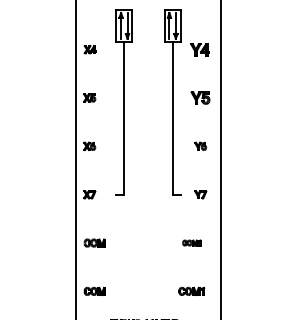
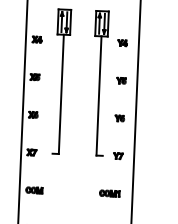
part: (199, 49) -> (122, 43), size x0.62
part: (200, 97) -> (121, 80), size x0.62
part: (191, 242) -> (109, 193), size x1.43

